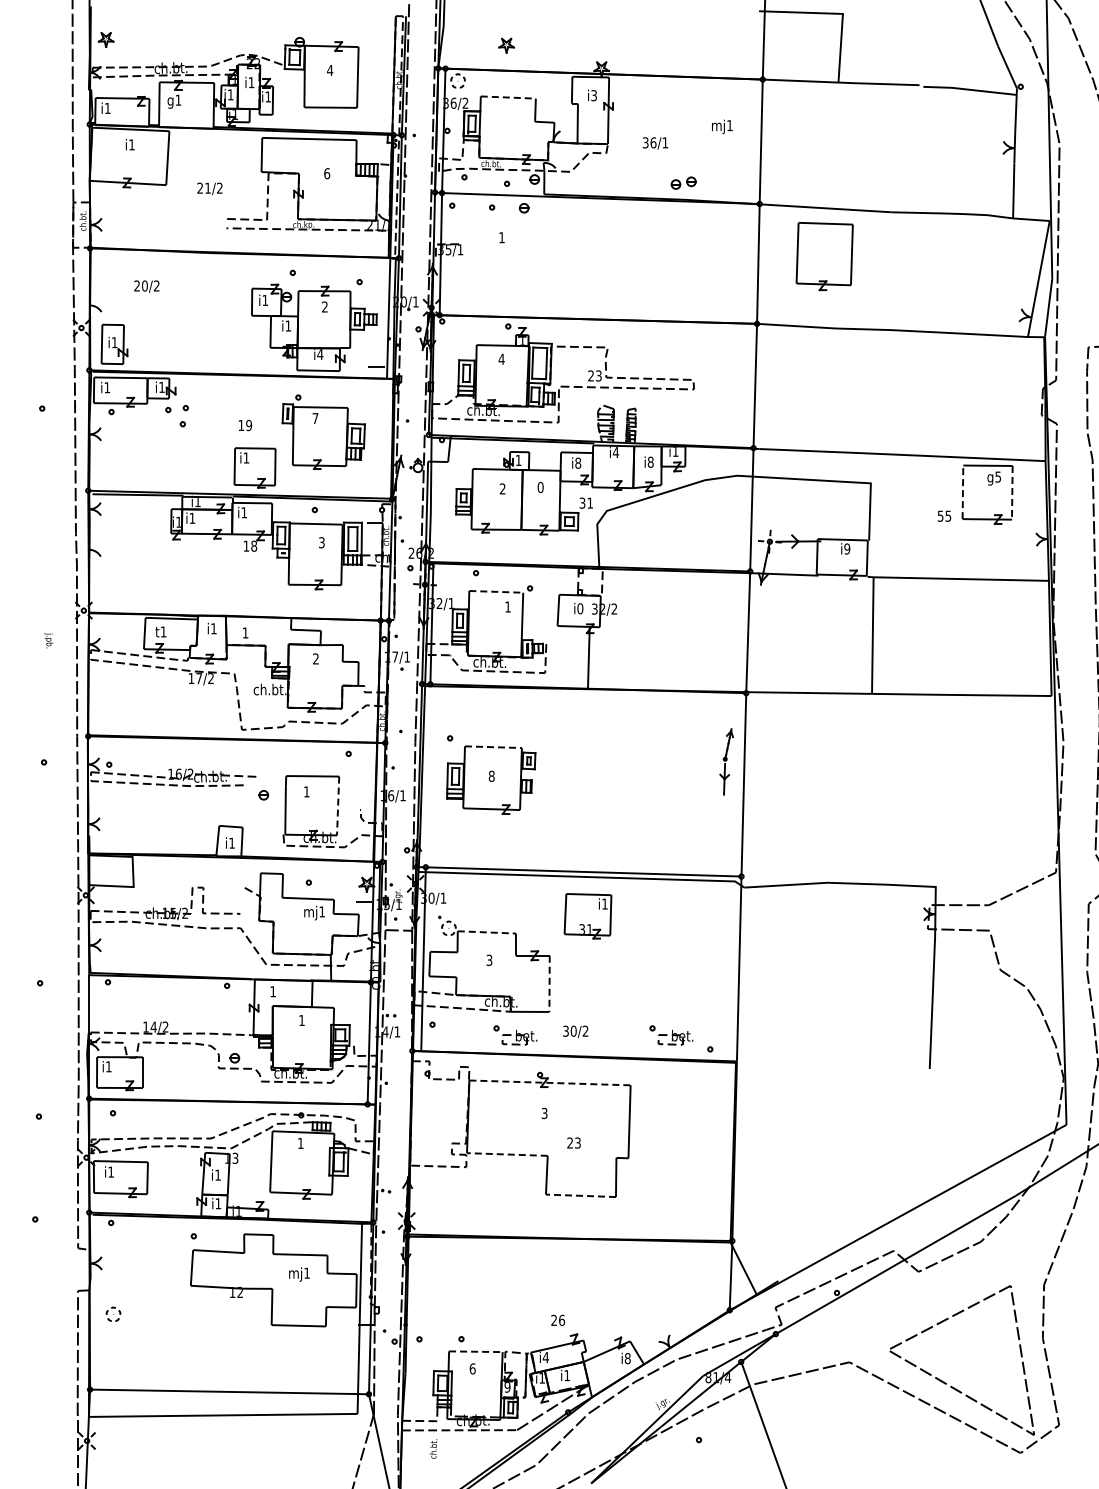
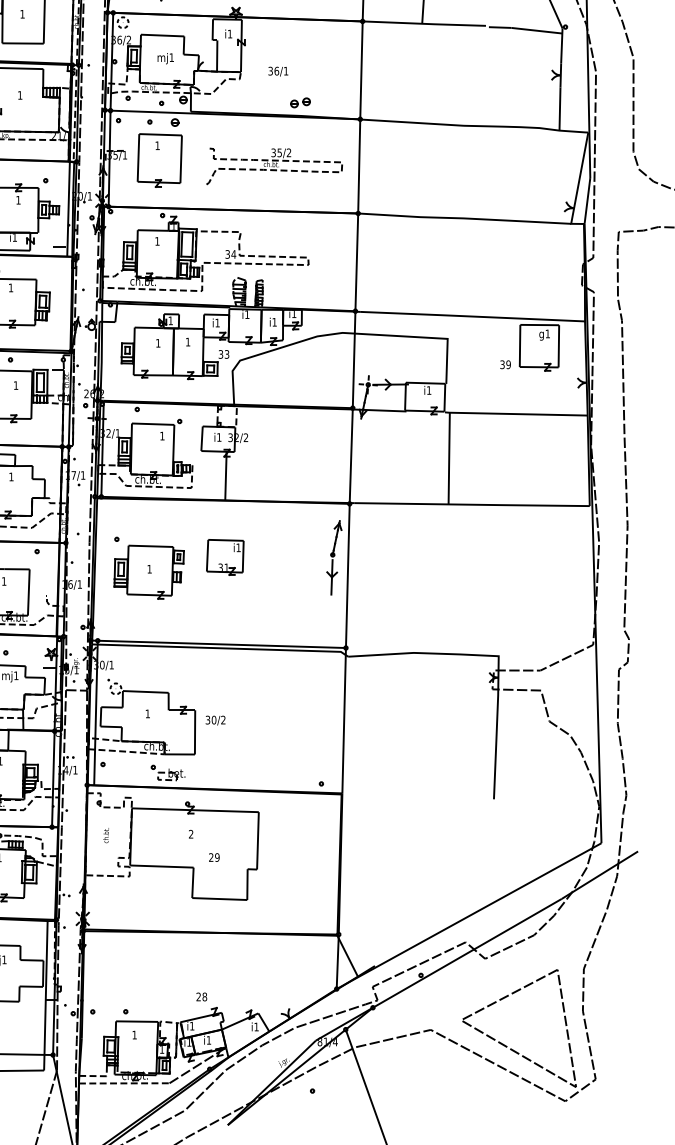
text: (329, 70) -> (22, 14), 4 -> 1
text: (593, 95) -> (229, 33), i3 -> i1
line: (508, 97) -> (162, 35), dashed -> solid
text: (722, 126) -> (165, 58), moved
text: (327, 173) -> (20, 95), 6 -> 1
part: (824, 256) -> (159, 160), moved
part: (650, 263) -> (274, 166), added
text: (324, 306) -> (18, 199), 2 -> 1
text: (320, 354) -> (14, 237), i4 -> i1
text: (501, 359) -> (157, 241), 4 -> 1
text: (594, 375) -> (230, 254), 23 -> 34
text: (315, 418) -> (11, 287), 7 -> 1
text: (615, 452) -> (246, 314), i4 -> i1
text: (650, 461) -> (274, 321), i8 -> i1
text: (578, 462) -> (217, 322), i8 -> i1
text: (997, 476) -> (547, 333), g5 -> g1
text: (540, 487) -> (187, 342), 0 -> 1
text: (502, 488) -> (158, 342), 2 -> 1
line: (962, 492) -> (519, 346), dashed -> solid
line: (1012, 492) -> (559, 346), dashed -> solid
text: (590, 502) -> (227, 353), 31 -> 33
text: (944, 515) -> (505, 364), 55 -> 39
text: (321, 542) -> (15, 385), 3 -> 1
text: (847, 548) -> (429, 390), i9 -> i1
line: (496, 591) -> (153, 423), dashed -> solid
text: (580, 608) -> (219, 437), i0 -> i1
text: (315, 658) -> (11, 476), 2 -> 1
line: (493, 747) -> (150, 546), dashed -> solid
part: (726, 761) -> (334, 557), size x1.43
text: (491, 775) -> (149, 568), 8 -> 1
line: (338, 806) -> (29, 592), dashed -> solid
part: (587, 916) -> (224, 557), moved
line: (487, 932) -> (146, 692), dashed -> solid
text: (489, 959) -> (147, 713), 3 -> 1
line: (549, 984) -> (195, 732), dashed -> solid
text: (575, 1031) -> (215, 720), moved
part: (671, 1035) -> (290, 772), removed
line: (550, 1082) -> (195, 809), dashed -> solid
text: (544, 1113) -> (191, 834), 3 -> 2
text: (577, 1142) -> (217, 857), 23 -> 29
line: (506, 1154) -> (161, 866), dashed -> solid
line: (580, 1195) -> (219, 898), dashed -> solid
text: (561, 1319) -> (204, 996), 26 -> 28
line: (475, 1351) -> (136, 1021), dashed -> solid
text: (545, 1357) -> (191, 1026), i4 -> i1
text: (627, 1358) -> (256, 1026), i8 -> i1
text: (472, 1368) -> (134, 1034), 6 -> 1
text: (507, 1387) -> (161, 1049), 9 -> 1
text: (433, 1448) -> (106, 835), moved

